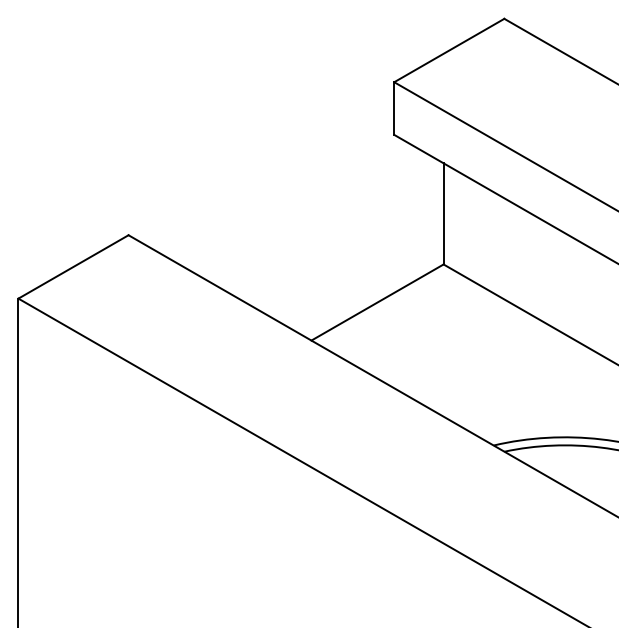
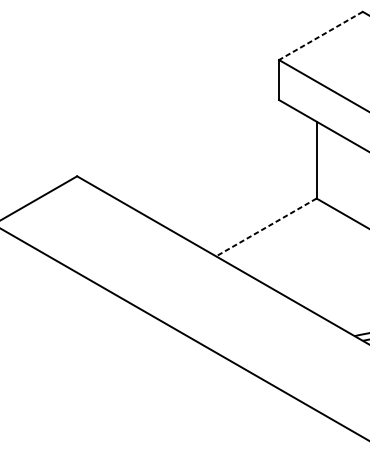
line: (449, 50) -> (321, 35), solid -> dashed
line: (377, 302) -> (266, 227), solid -> dashed

